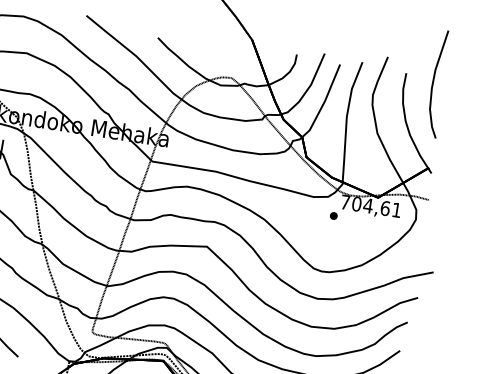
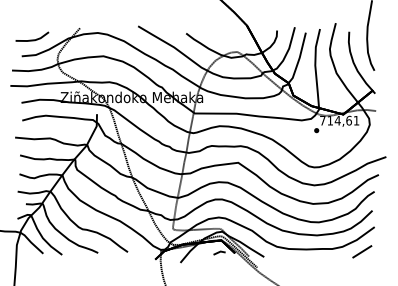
text: (357, 203) -> (330, 120), 704,61 -> 714,61

